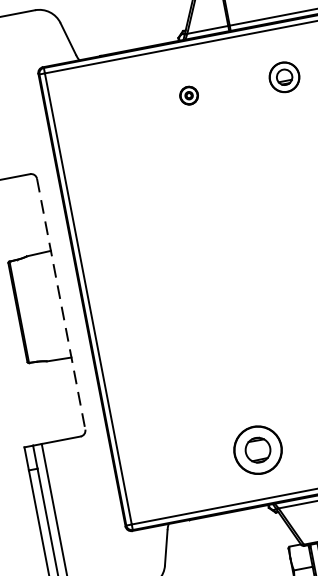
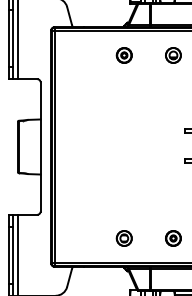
part: (187, 95) -> (123, 55), size x1.67
line: (61, 305) -> (40, 147), dashed -> solid
part: (256, 450) -> (123, 238), size x0.62

